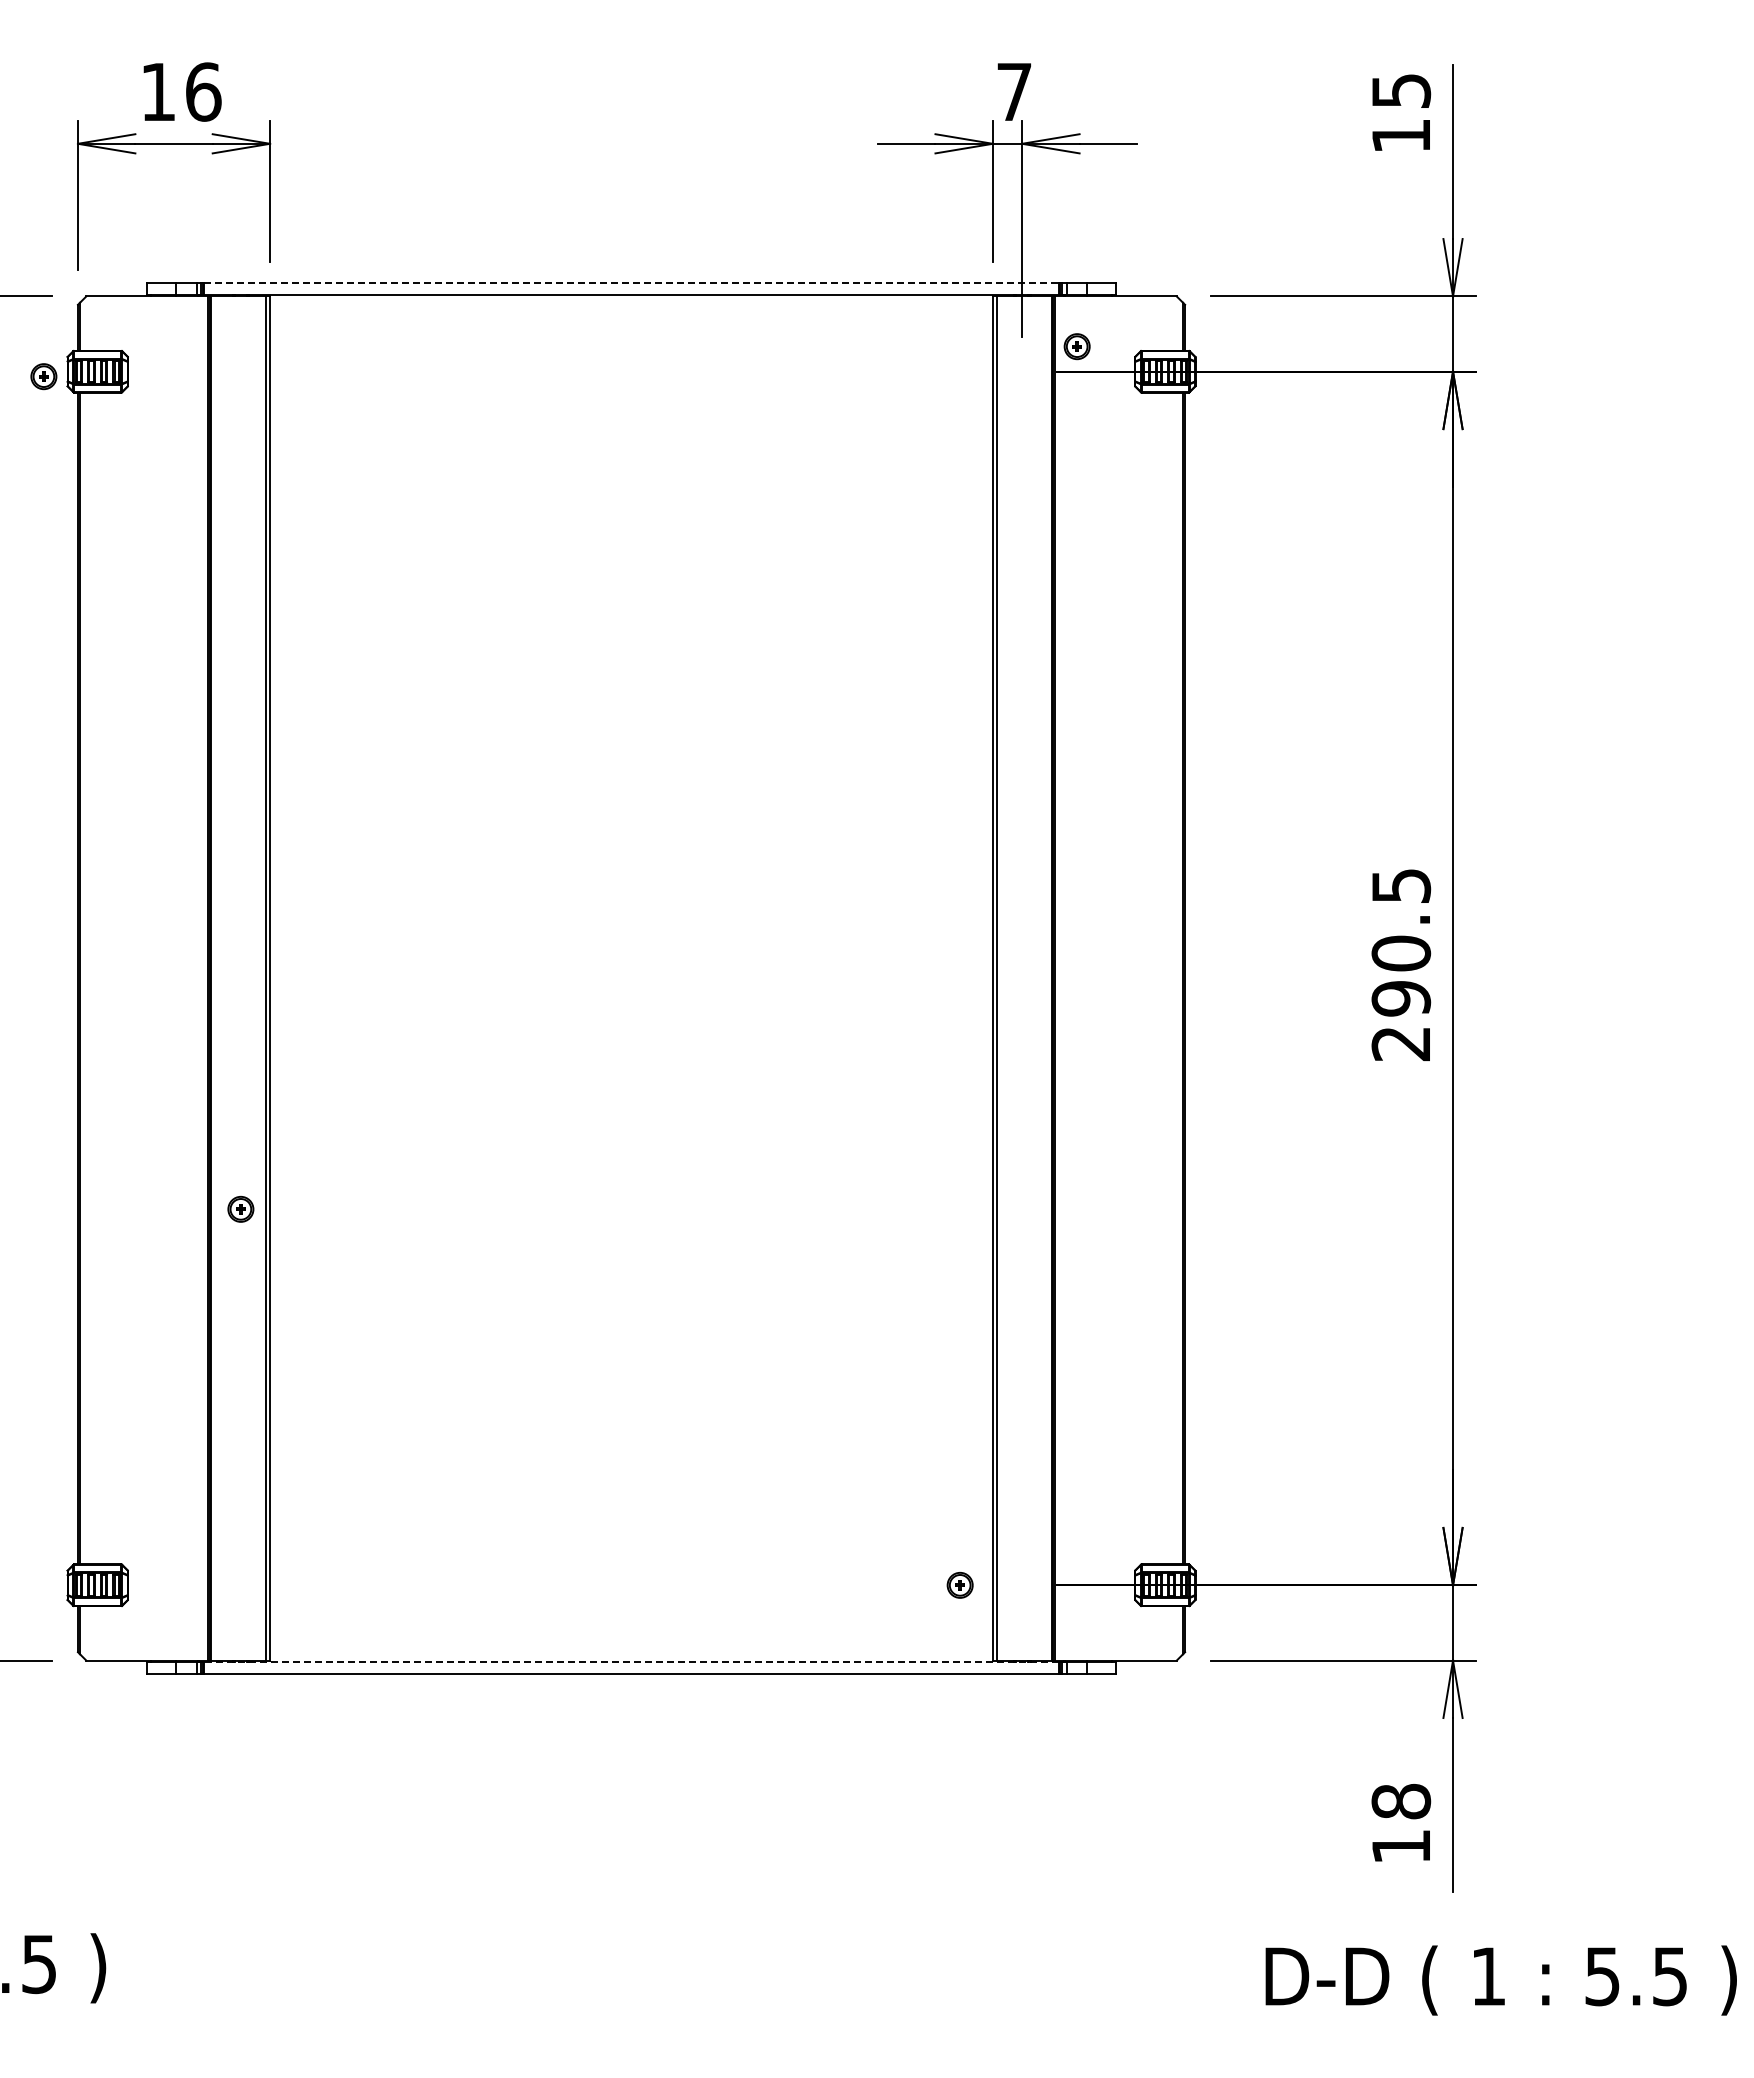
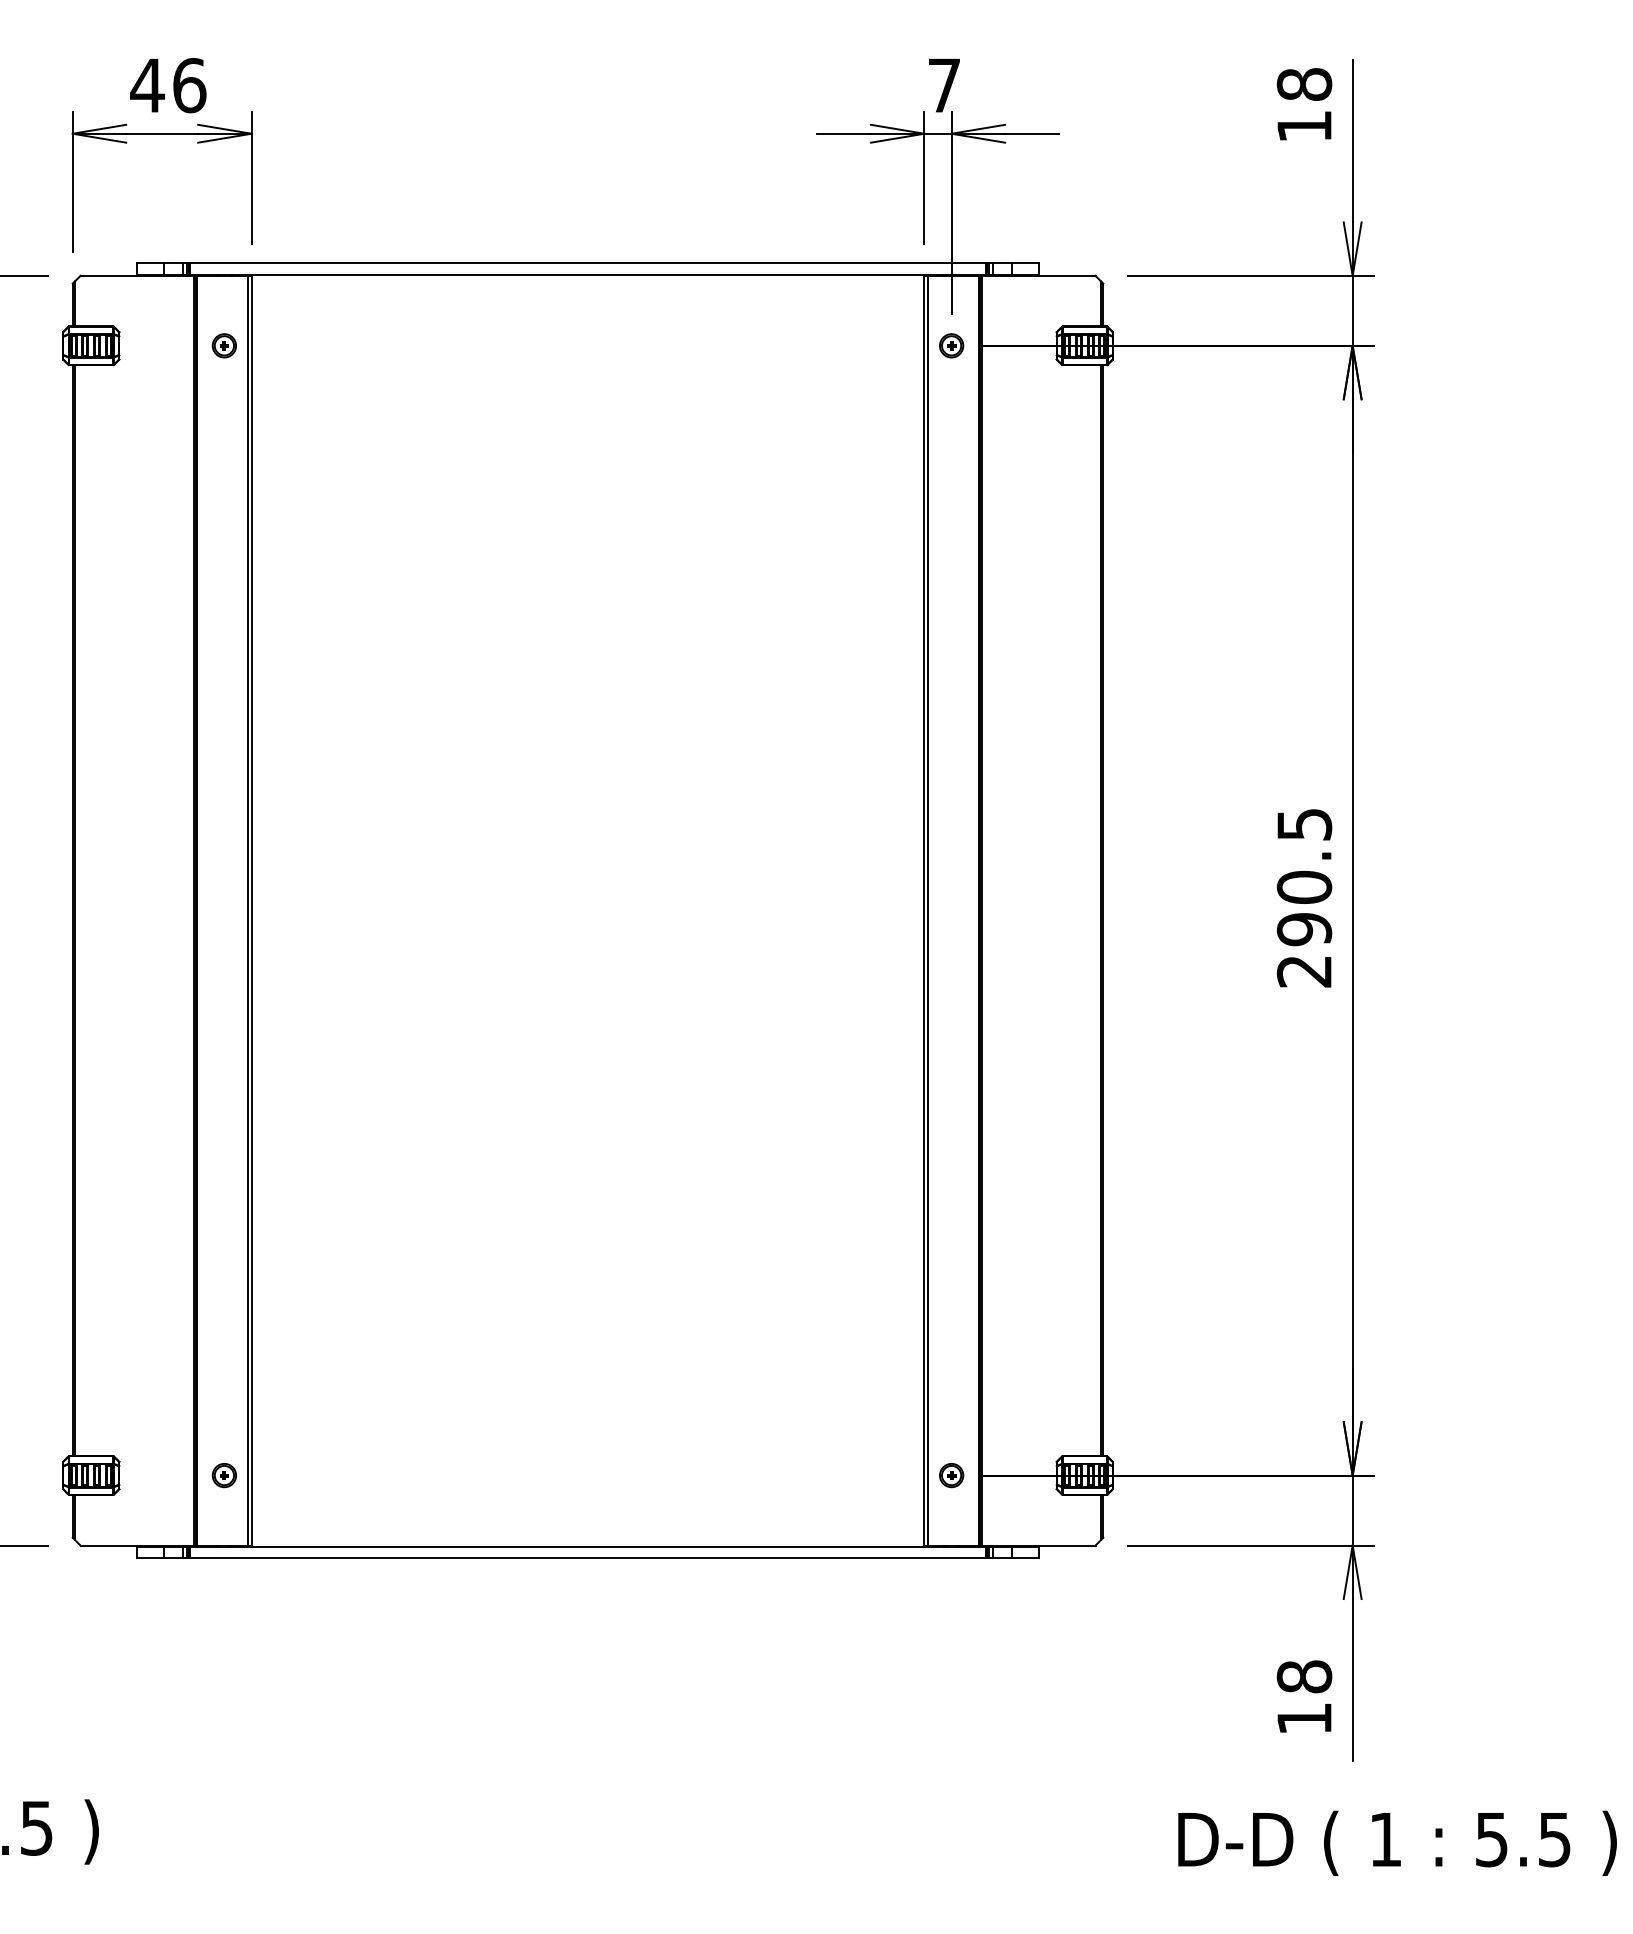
text: (1401, 90) -> (1304, 84), 15 -> 18
text: (158, 91) -> (147, 85), 16 -> 46
line: (632, 282) -> (588, 262), dashed -> solid
part: (1076, 346) -> (951, 345), moved
part: (43, 376) -> (224, 345), moved
part: (240, 1208) -> (224, 1474), moved
part: (959, 1584) -> (951, 1474), moved
line: (631, 1661) -> (587, 1546), dashed -> solid

